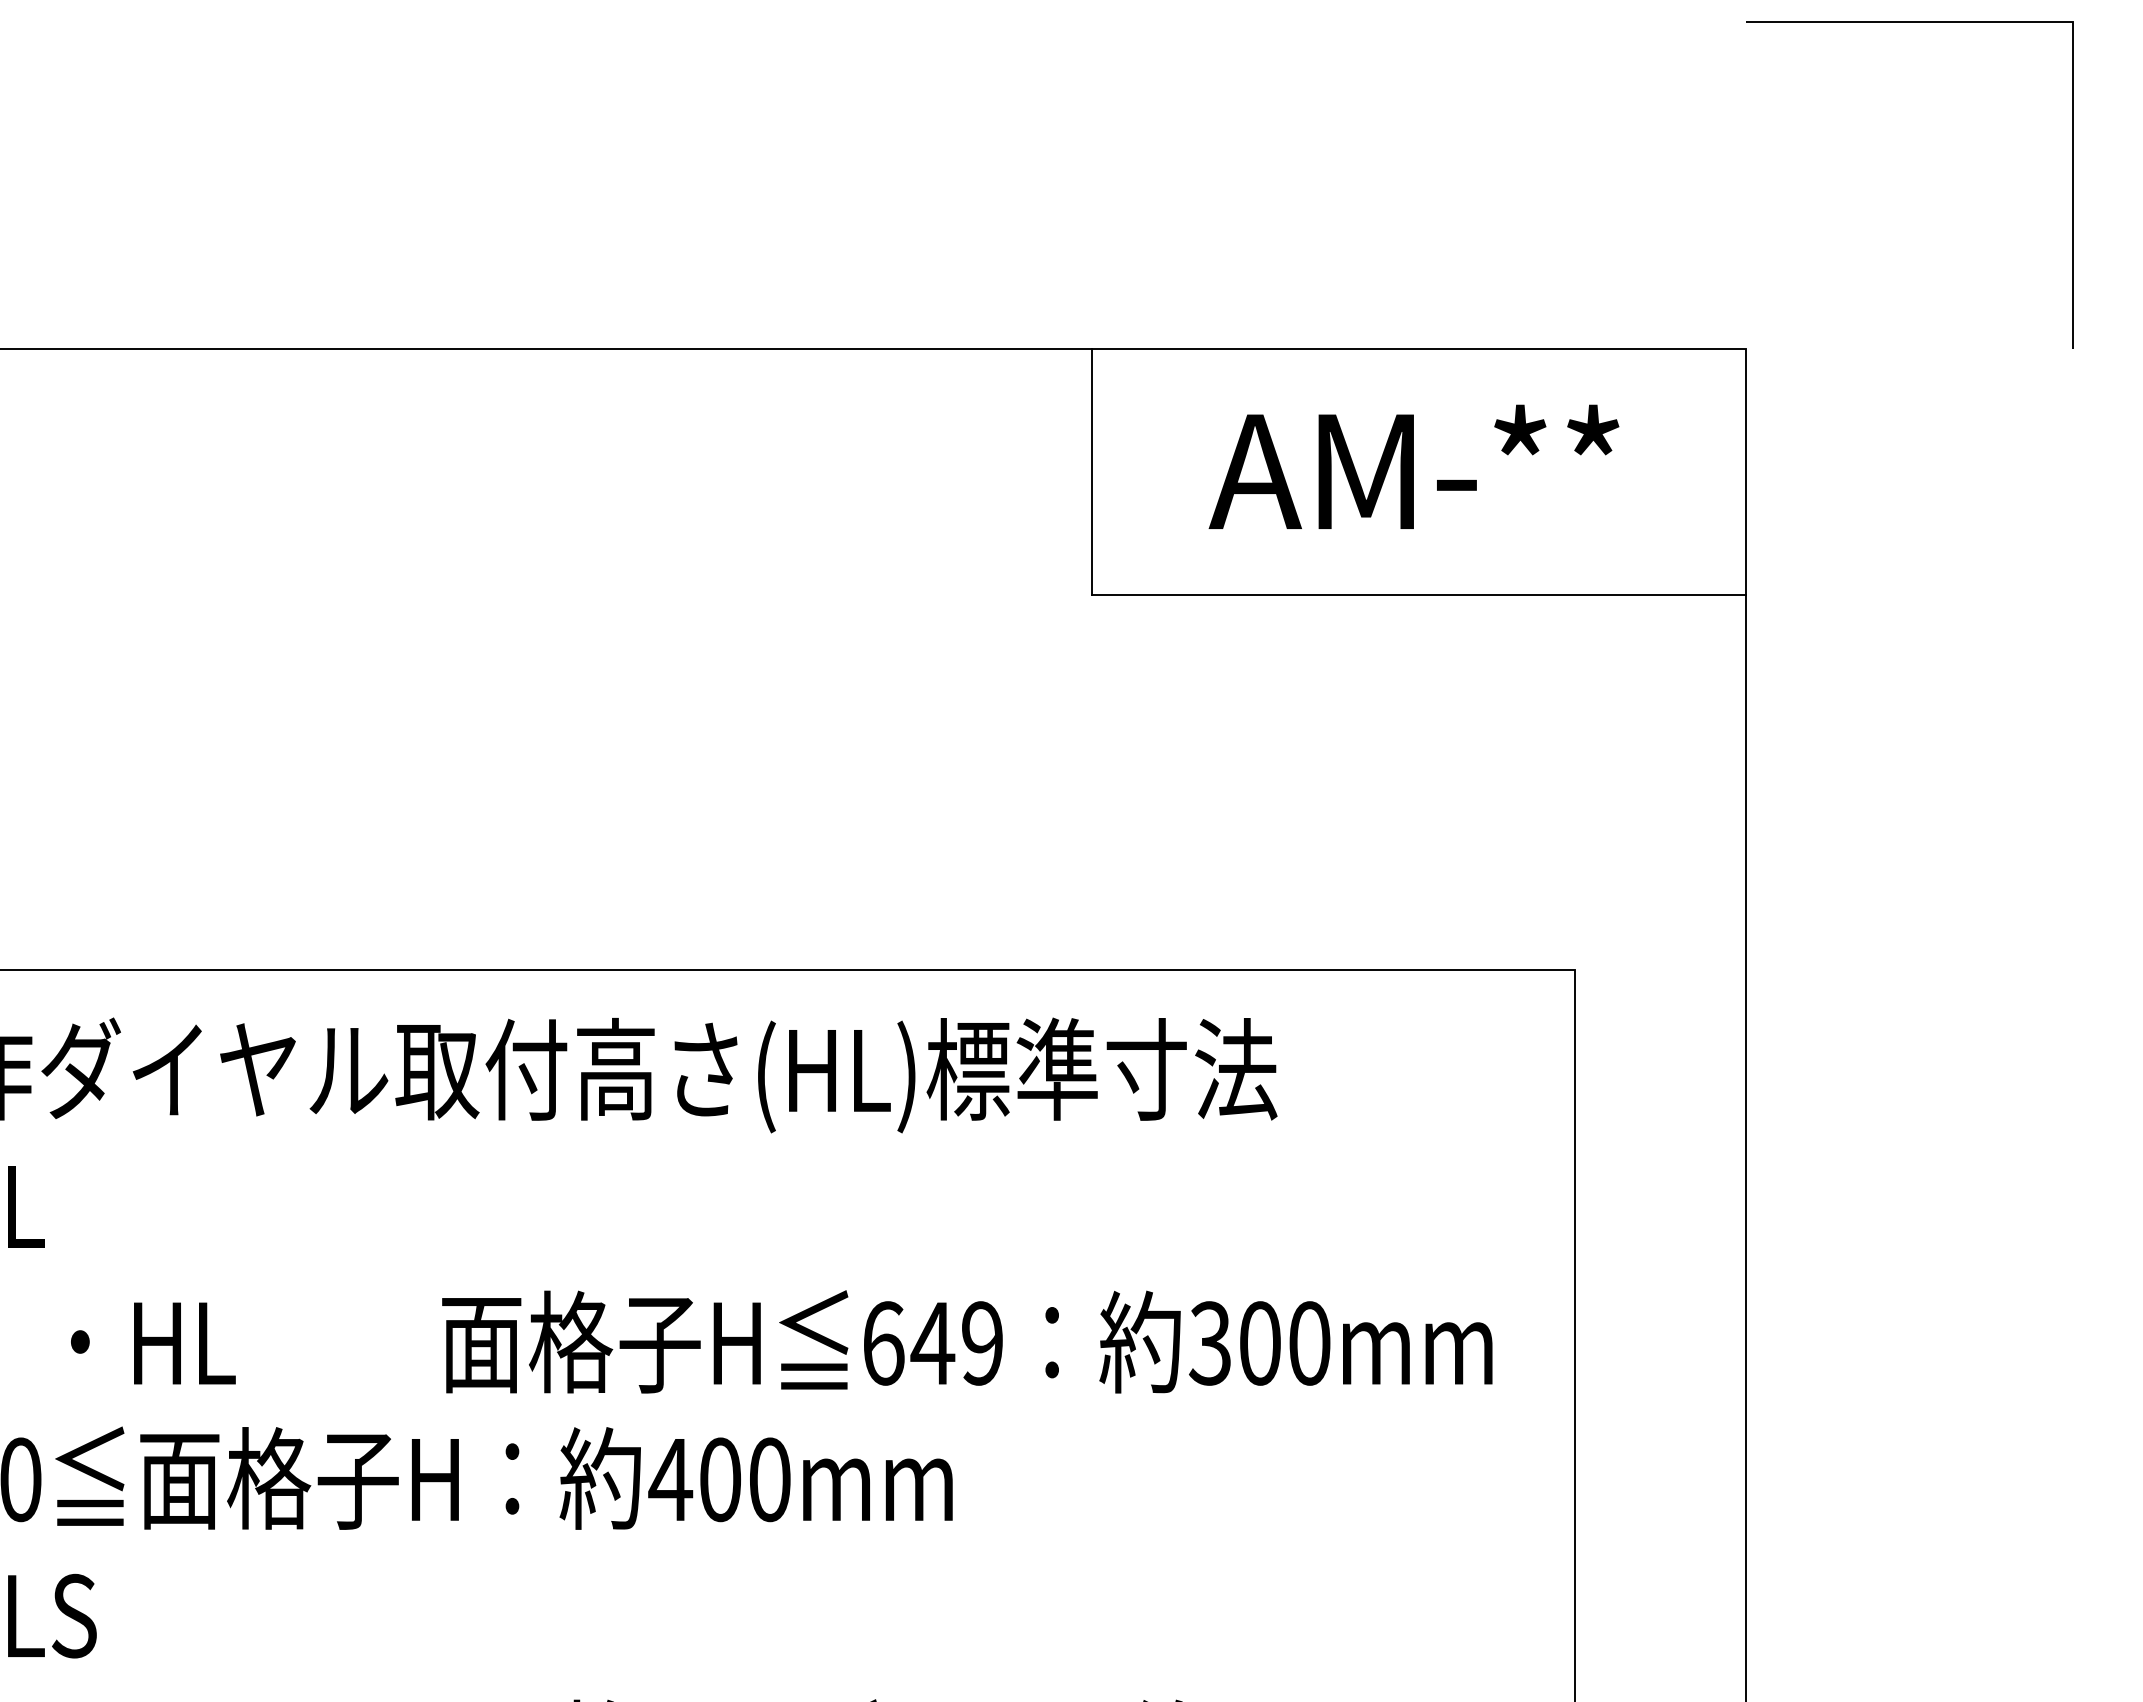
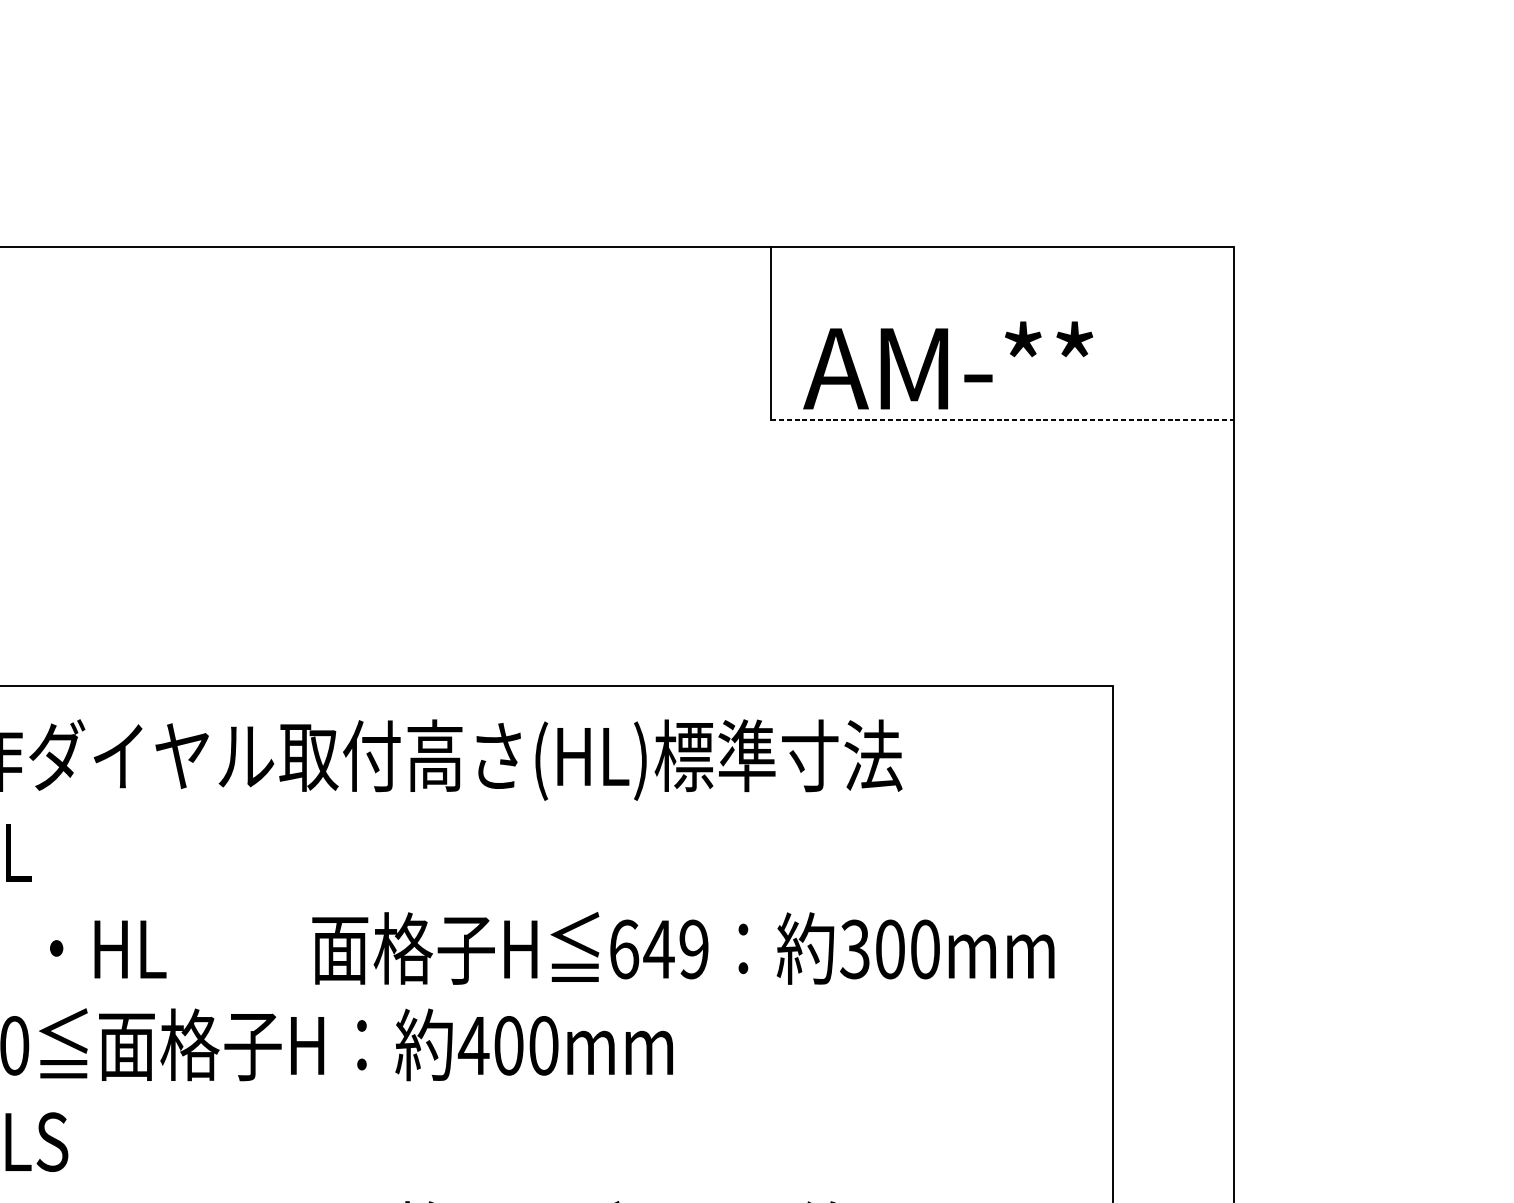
line: (1909, 22) -> (1349, 16), removed
text: (1413, 466) -> (947, 365), moved
line: (1419, 594) -> (1002, 420), solid -> dashed

